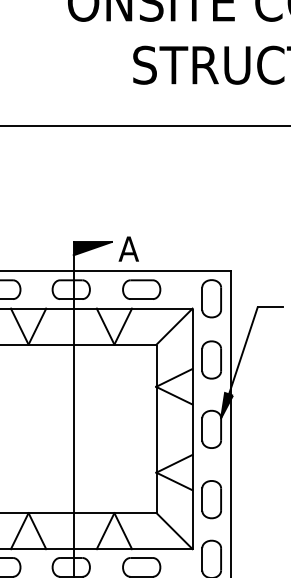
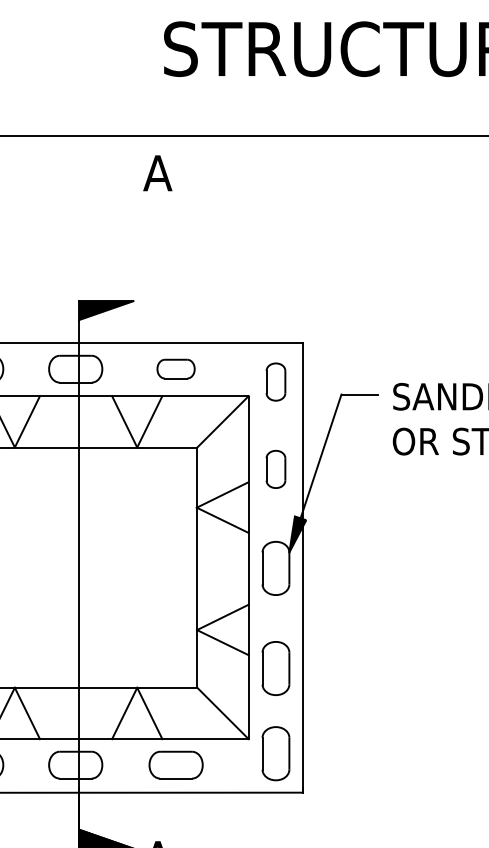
text: (128, 249) -> (157, 173), moved
part: (141, 289) -> (175, 368), size x0.7
part: (211, 298) -> (275, 381), size x0.7
part: (211, 360) -> (275, 469), size x0.7

